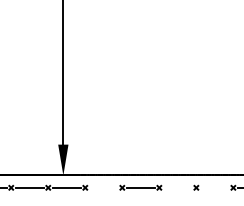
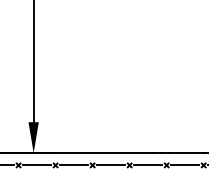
line: (103, 187) -> (73, 165), added
line: (177, 187) -> (147, 165), added
line: (214, 187) -> (184, 165), added

